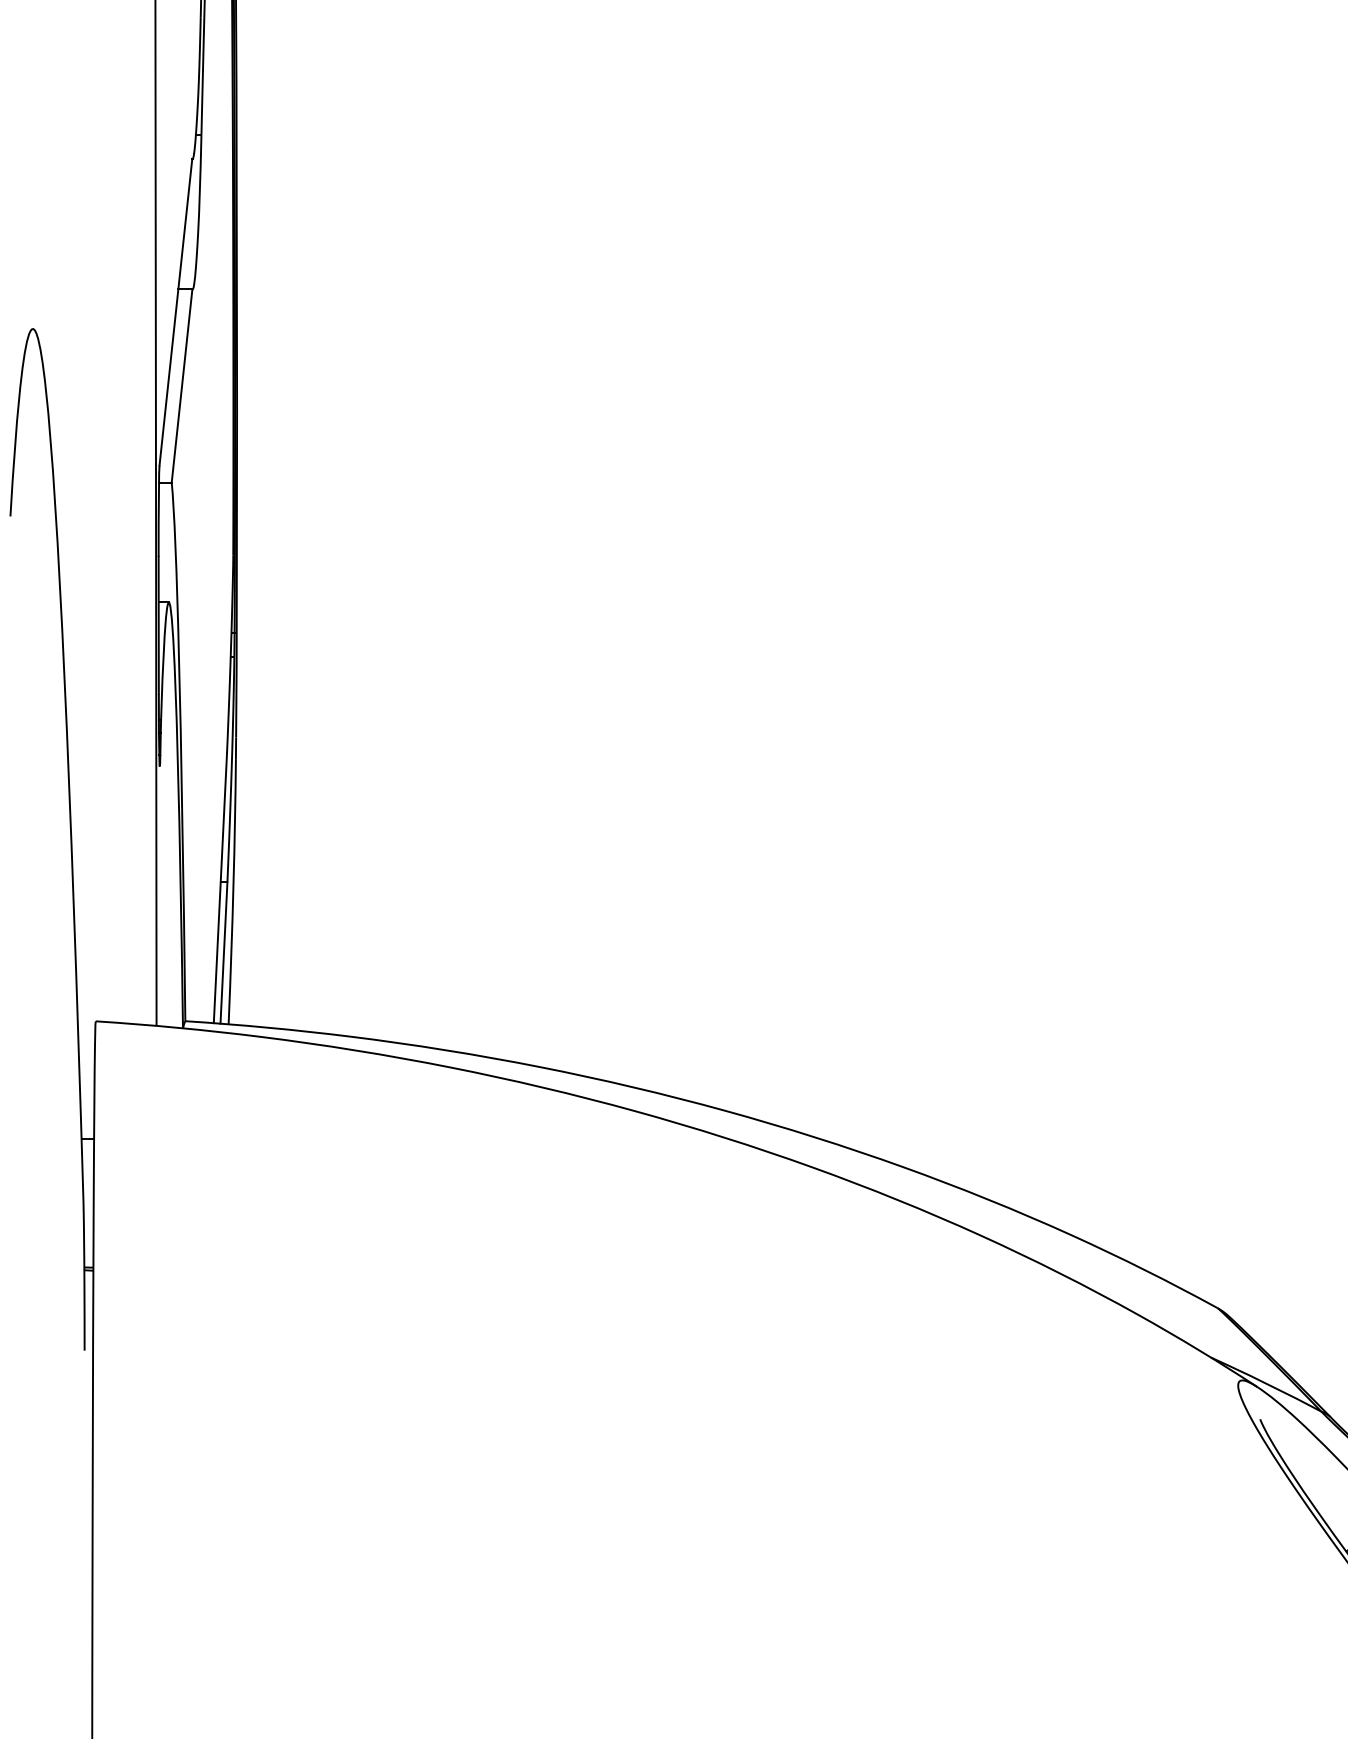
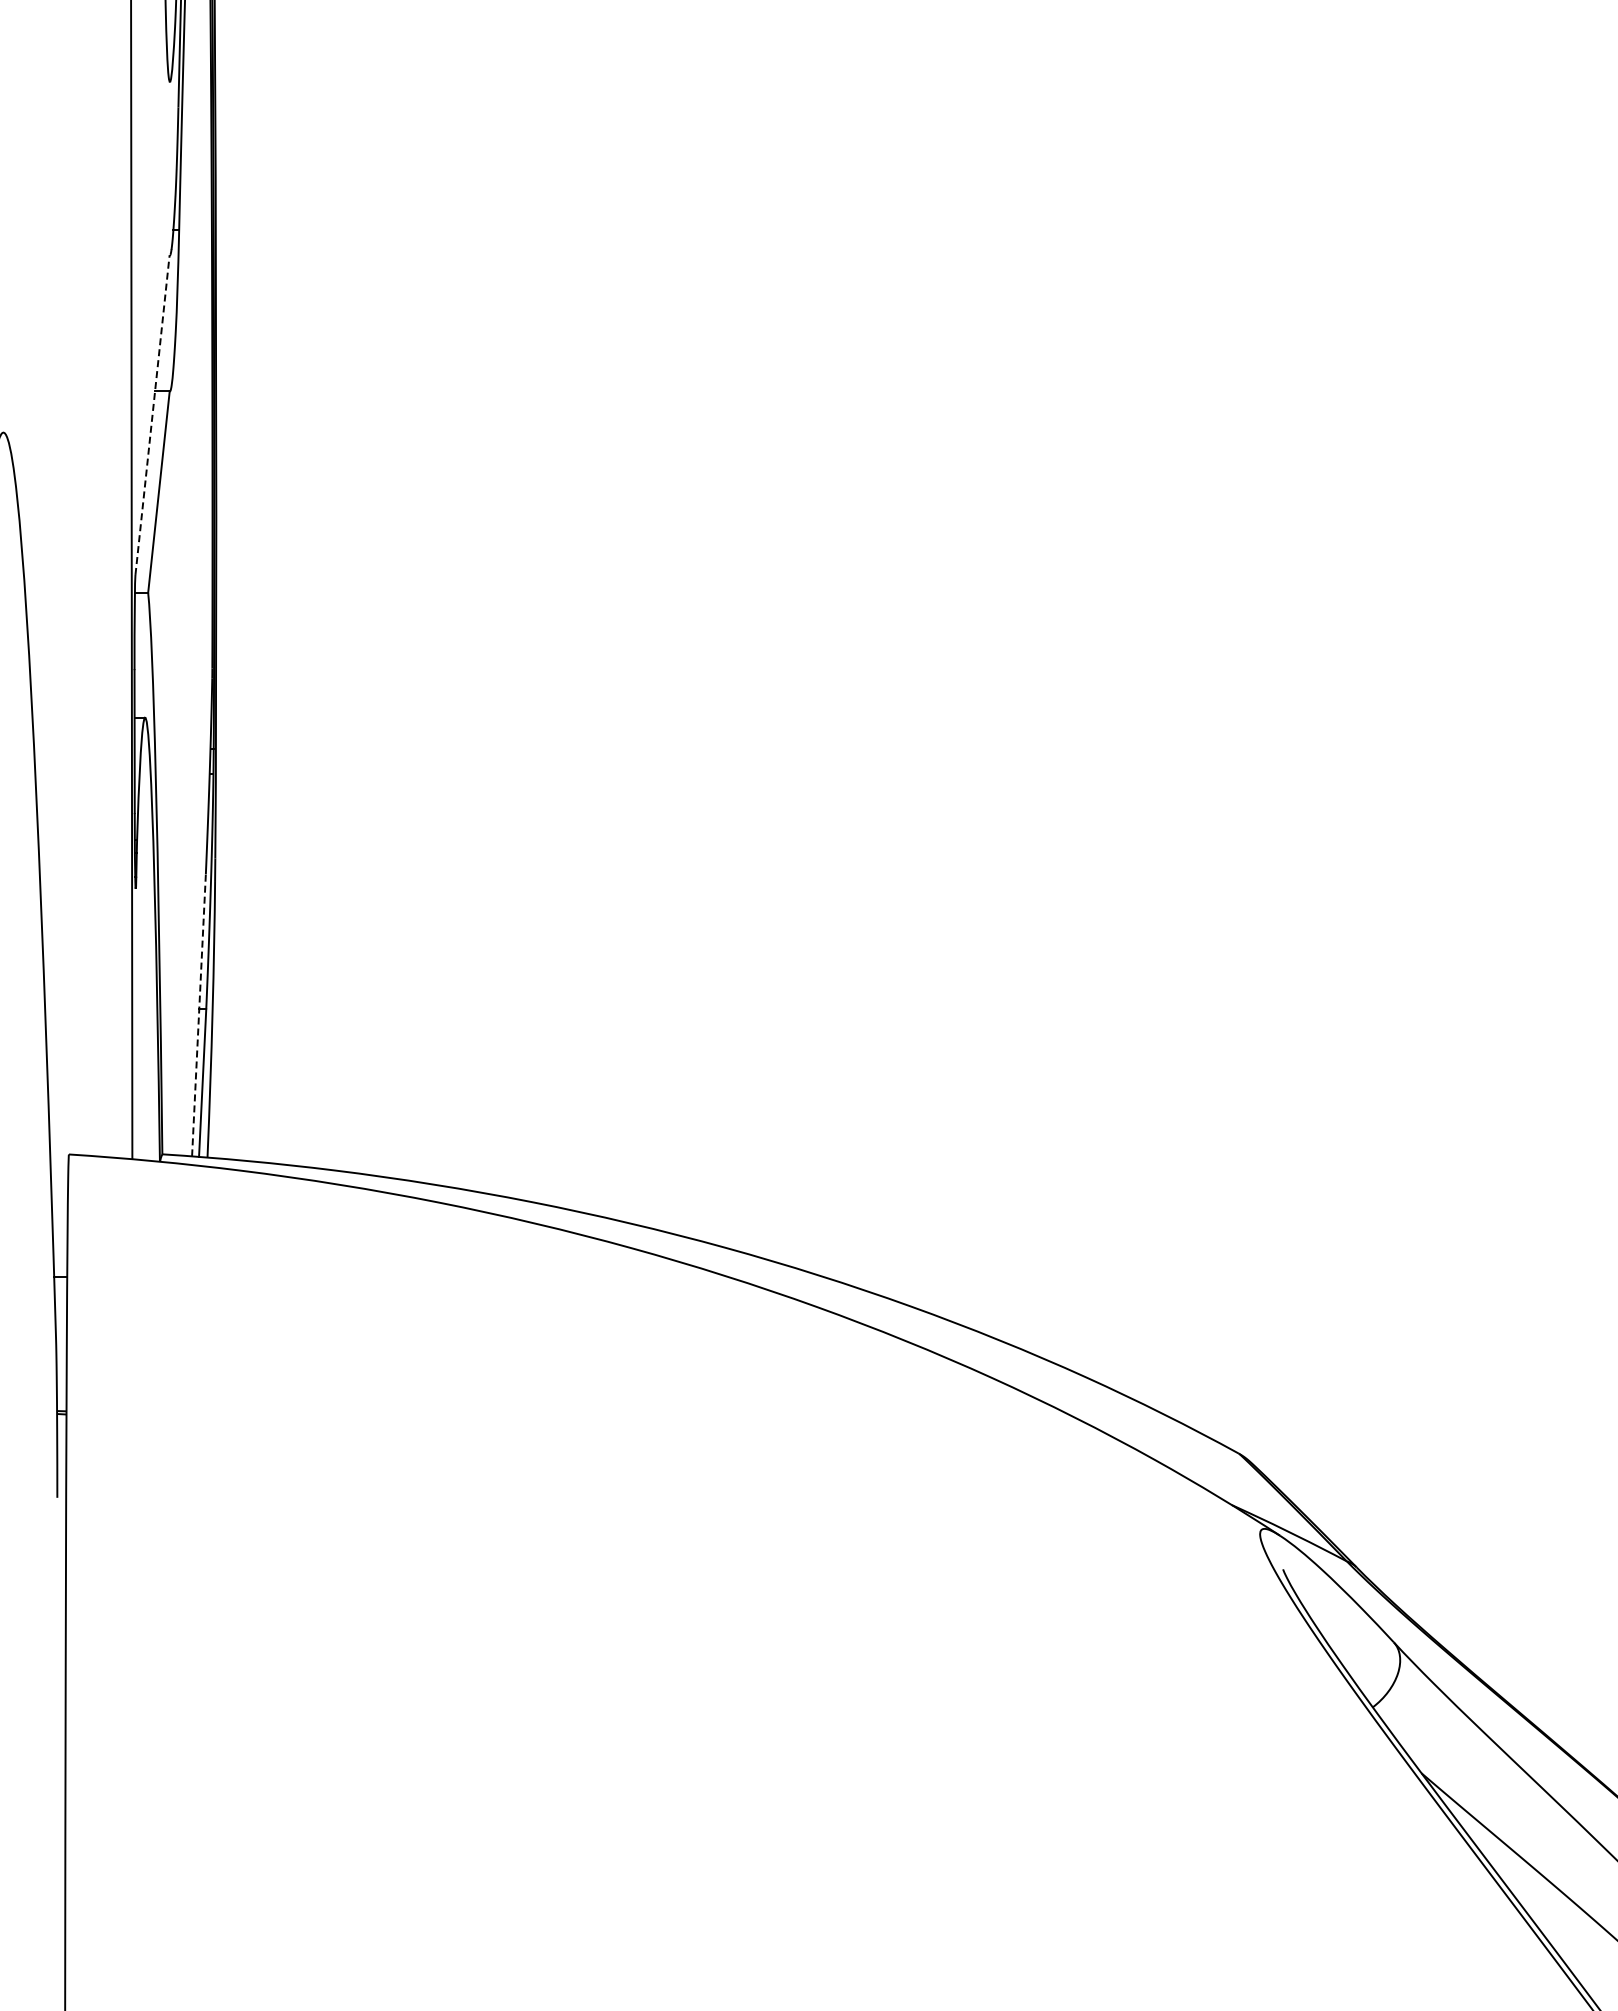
line: (175, 312) -> (152, 415), solid -> dashed
line: (220, 887) -> (199, 1014), solid -> dashed

